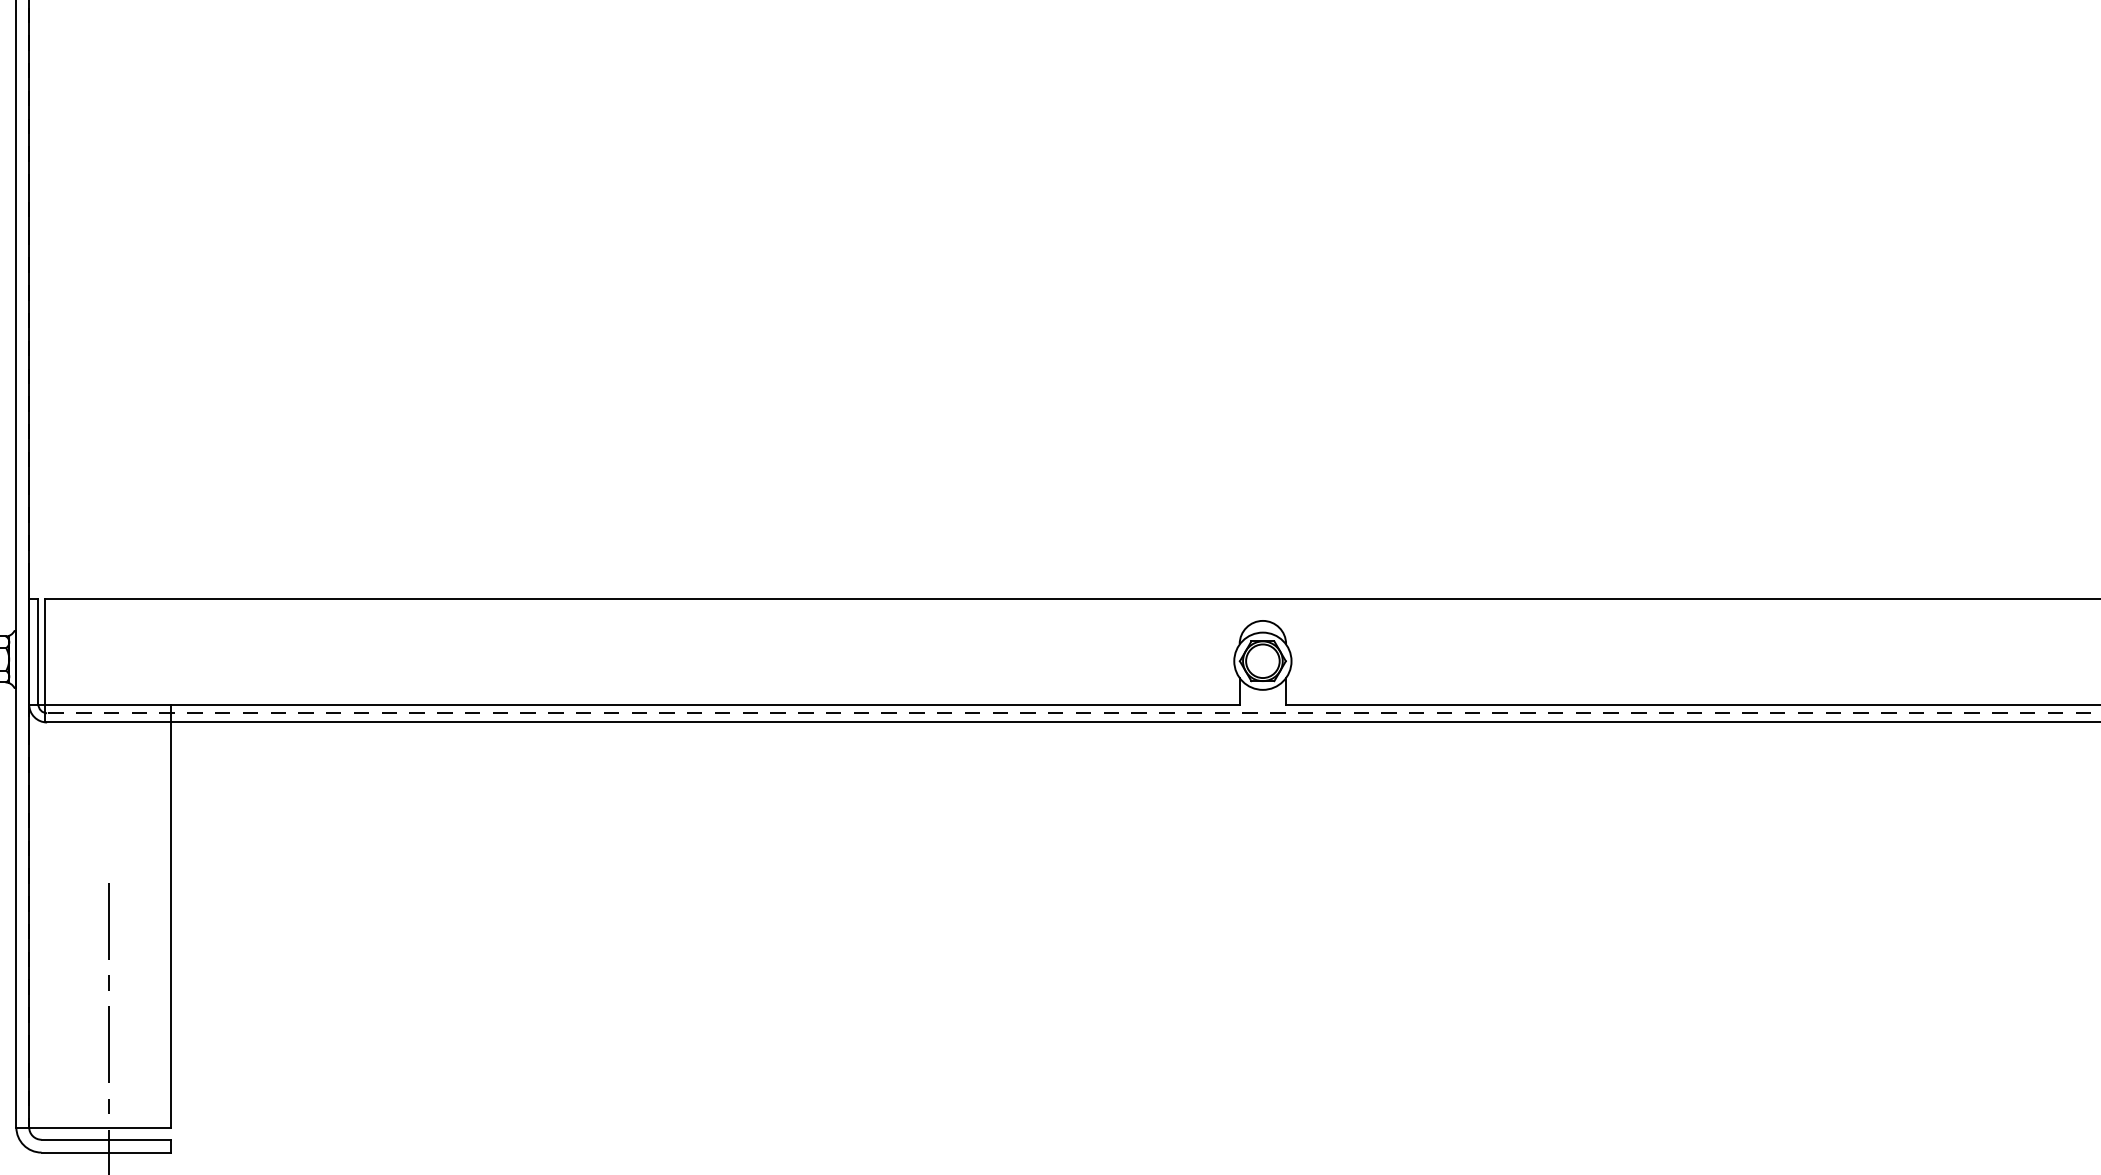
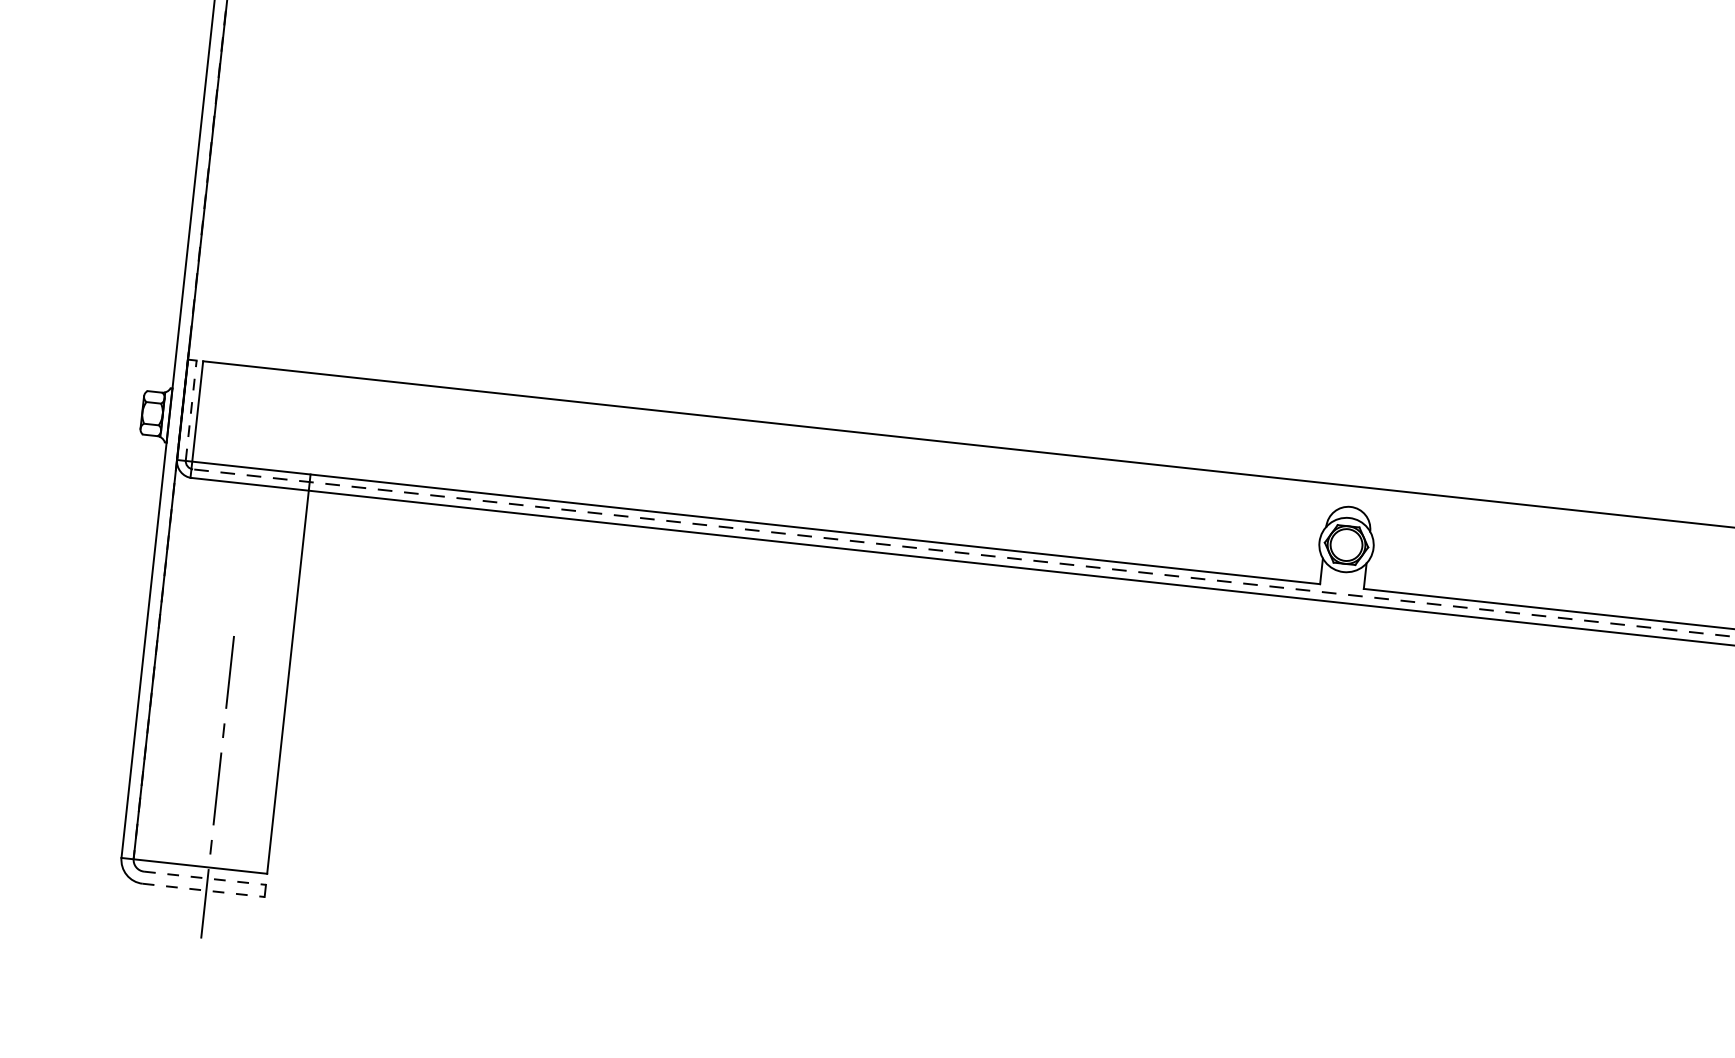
line: (38, 651) -> (191, 410), solid -> dashed
line: (106, 1139) -> (205, 878), solid -> dashed
line: (106, 1152) -> (204, 890), solid -> dashed

